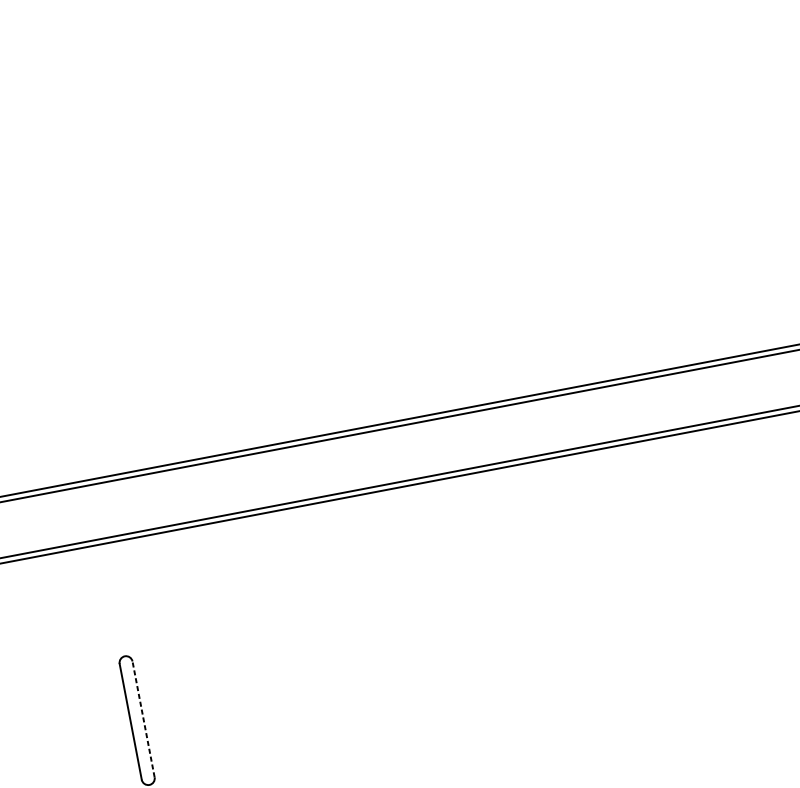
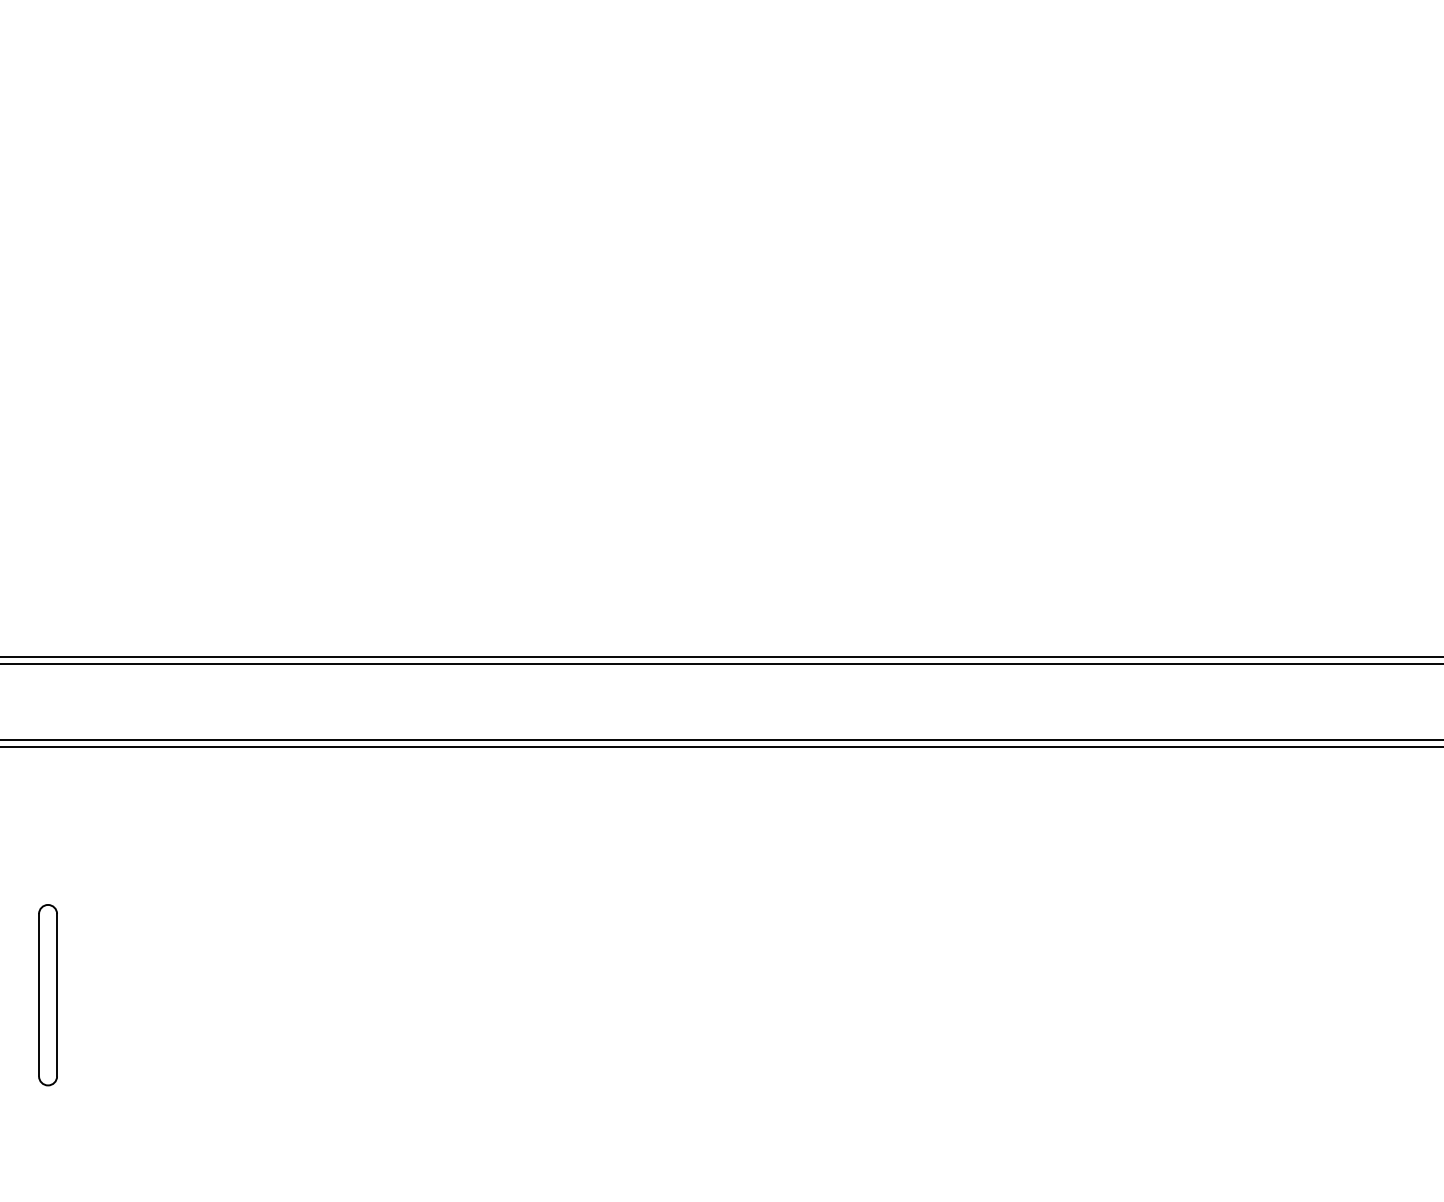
line: (143, 718) -> (57, 994), dashed -> solid

